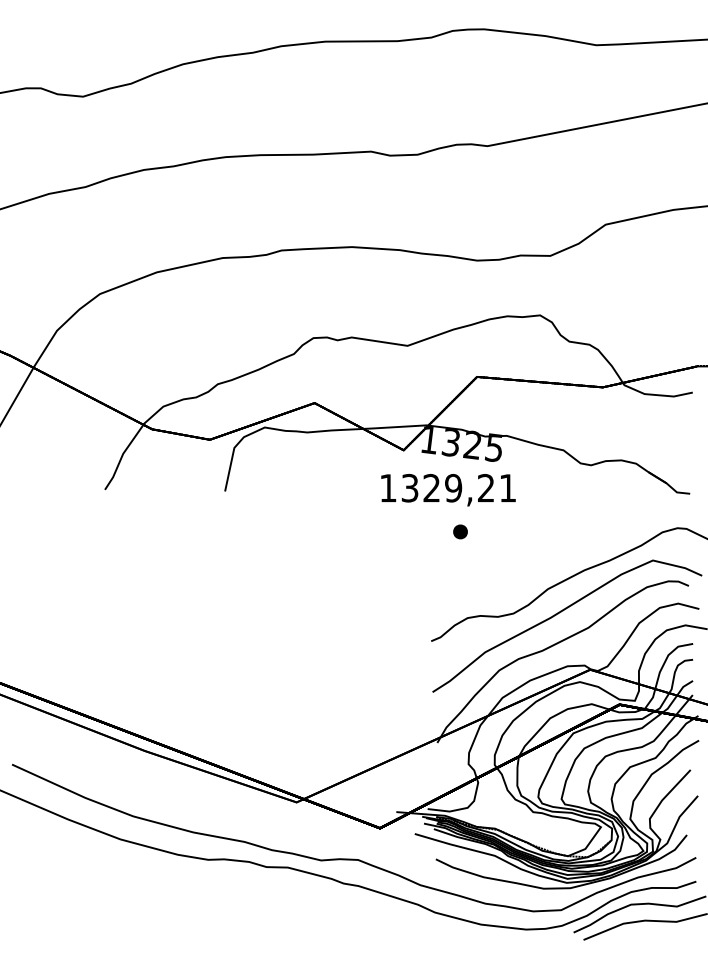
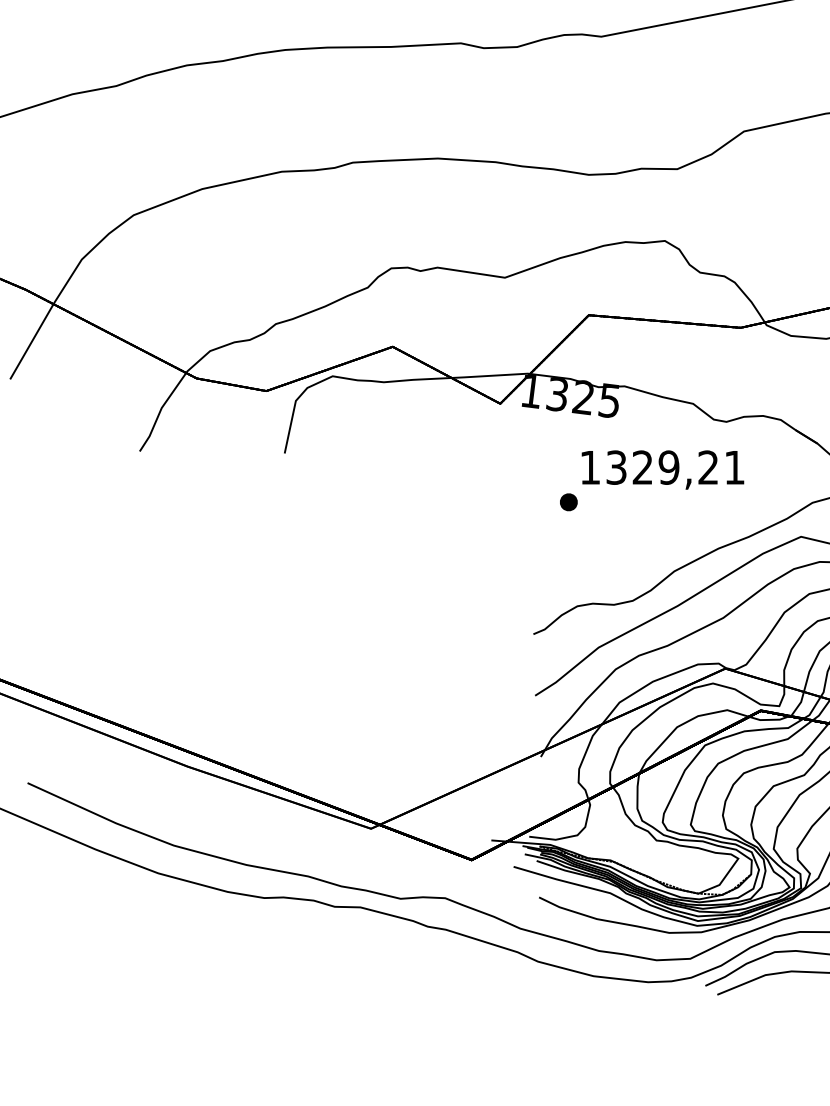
text: (448, 490) -> (662, 470), moved

